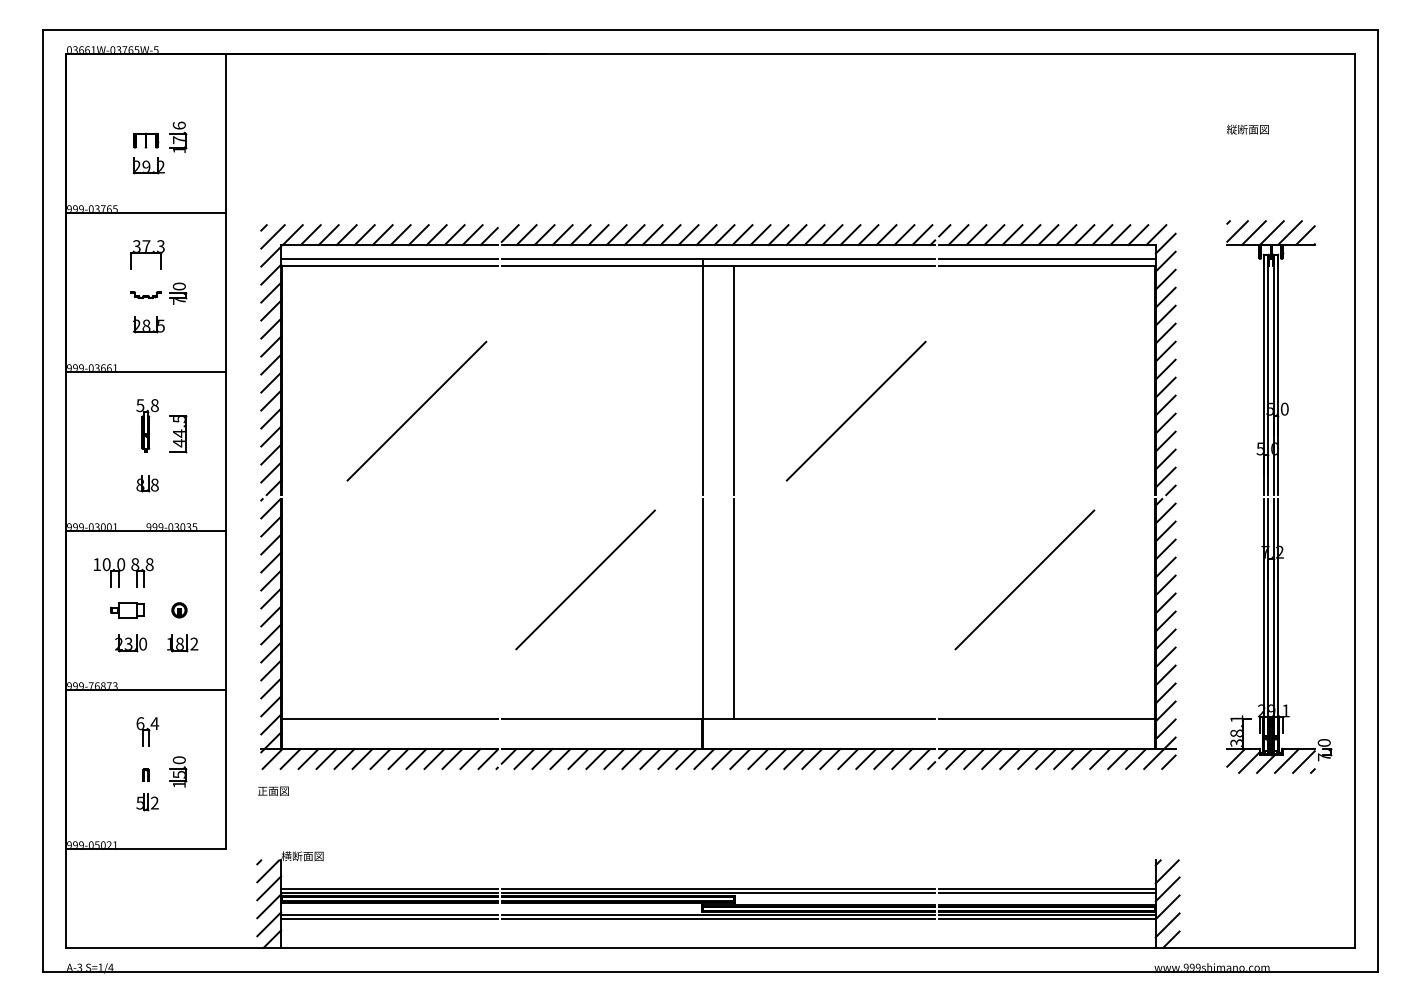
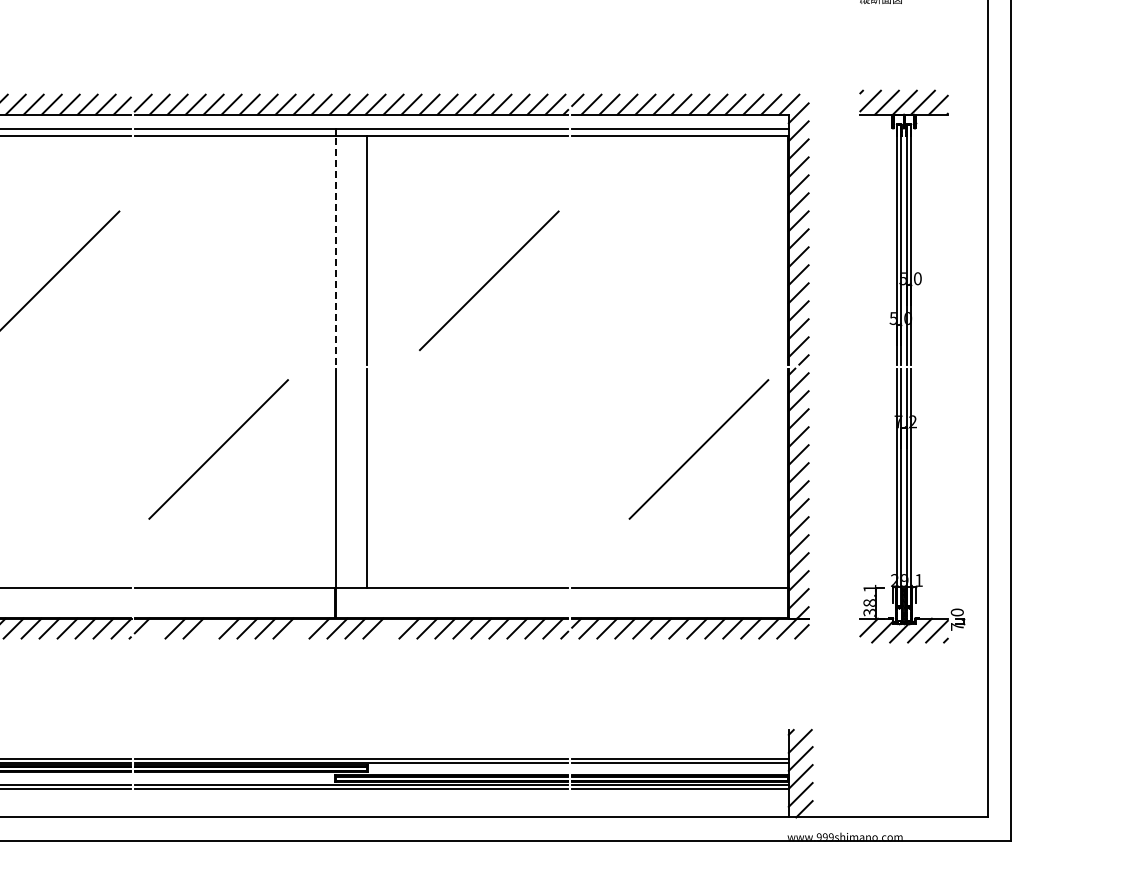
line: (702, 380) -> (335, 250), solid -> dashed
line: (1024, 579) -> (698, 449), moved
line: (524, 758) -> (157, 628), removed
line: (578, 758) -> (211, 628), removed
line: (668, 758) -> (301, 628), removed
line: (758, 758) -> (391, 628), removed

